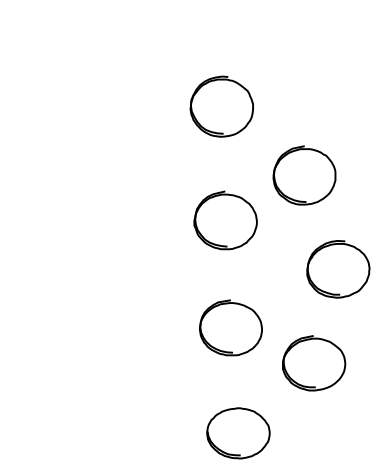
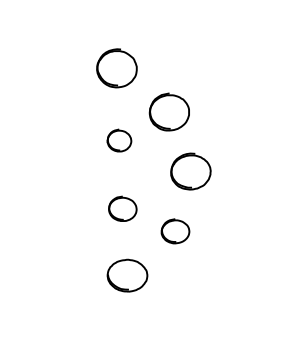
part: (225, 220) -> (119, 140), size x0.6
part: (230, 327) -> (122, 208), size x0.7
part: (314, 363) -> (175, 231), size x0.7

